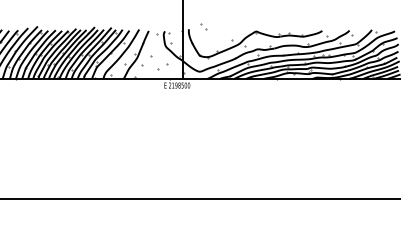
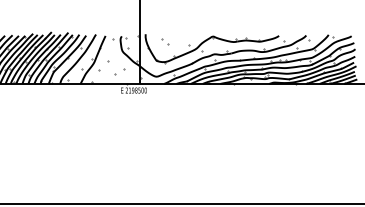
part: (203, 26) -> (165, 41), moved

